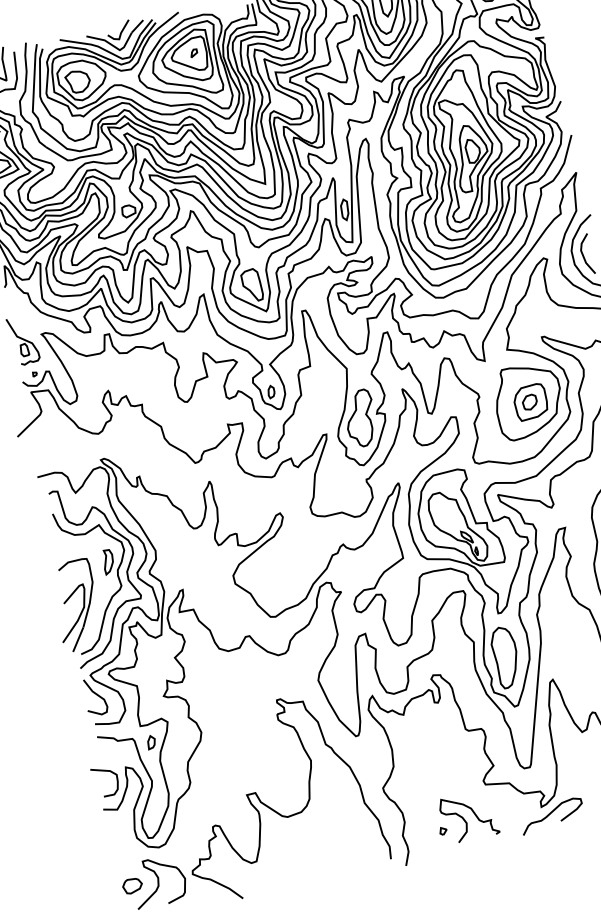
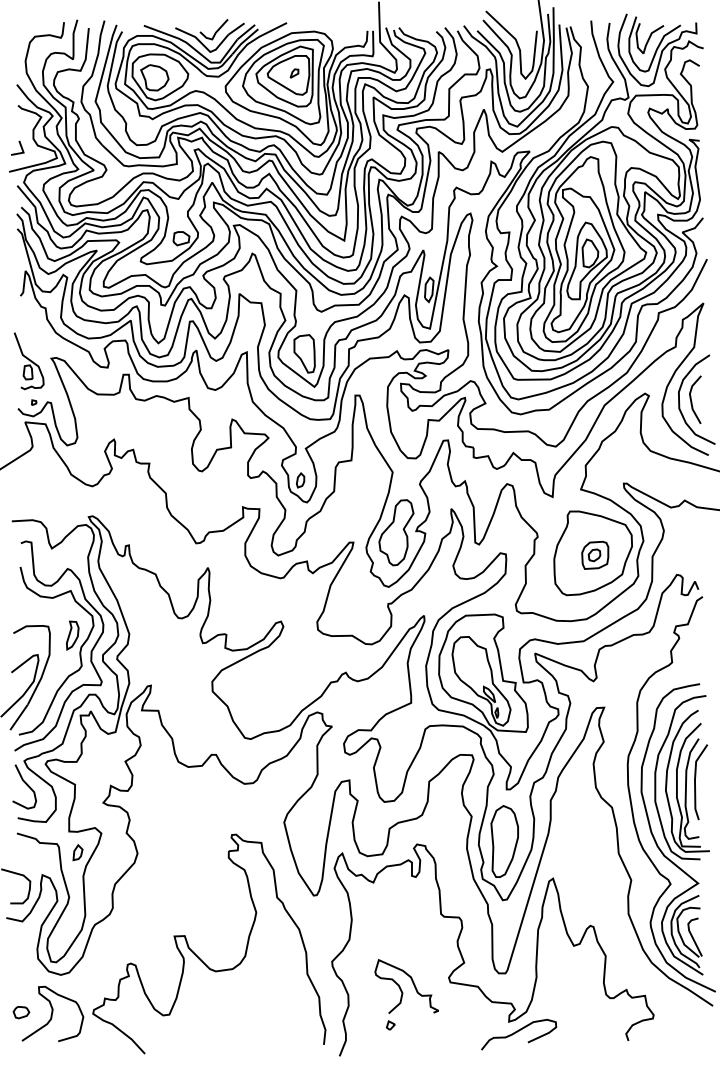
part: (530, 402) -> (594, 555), size x0.7
curve: (465, 819) -> (401, 988), moved
part: (132, 885) -> (21, 1012), size x0.7

